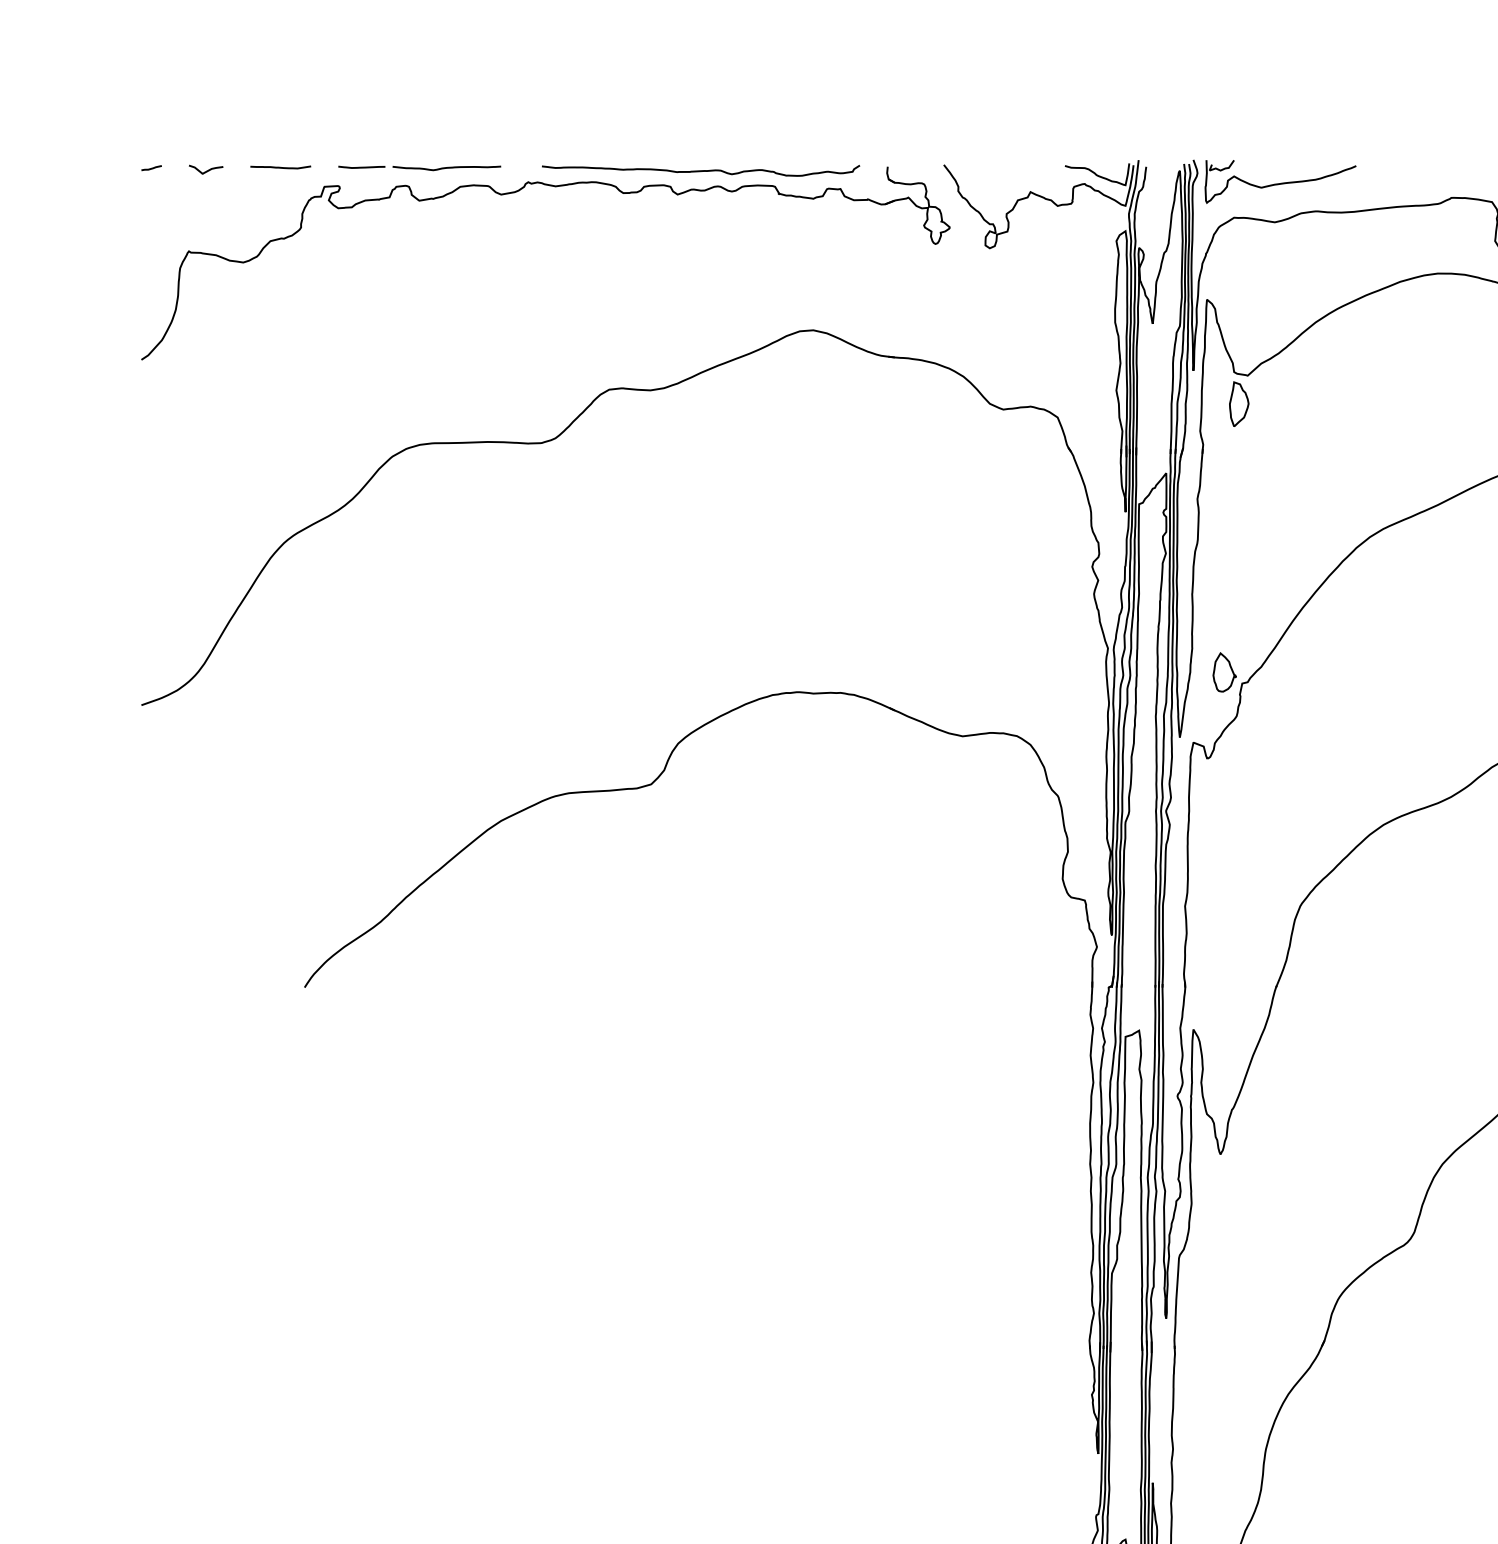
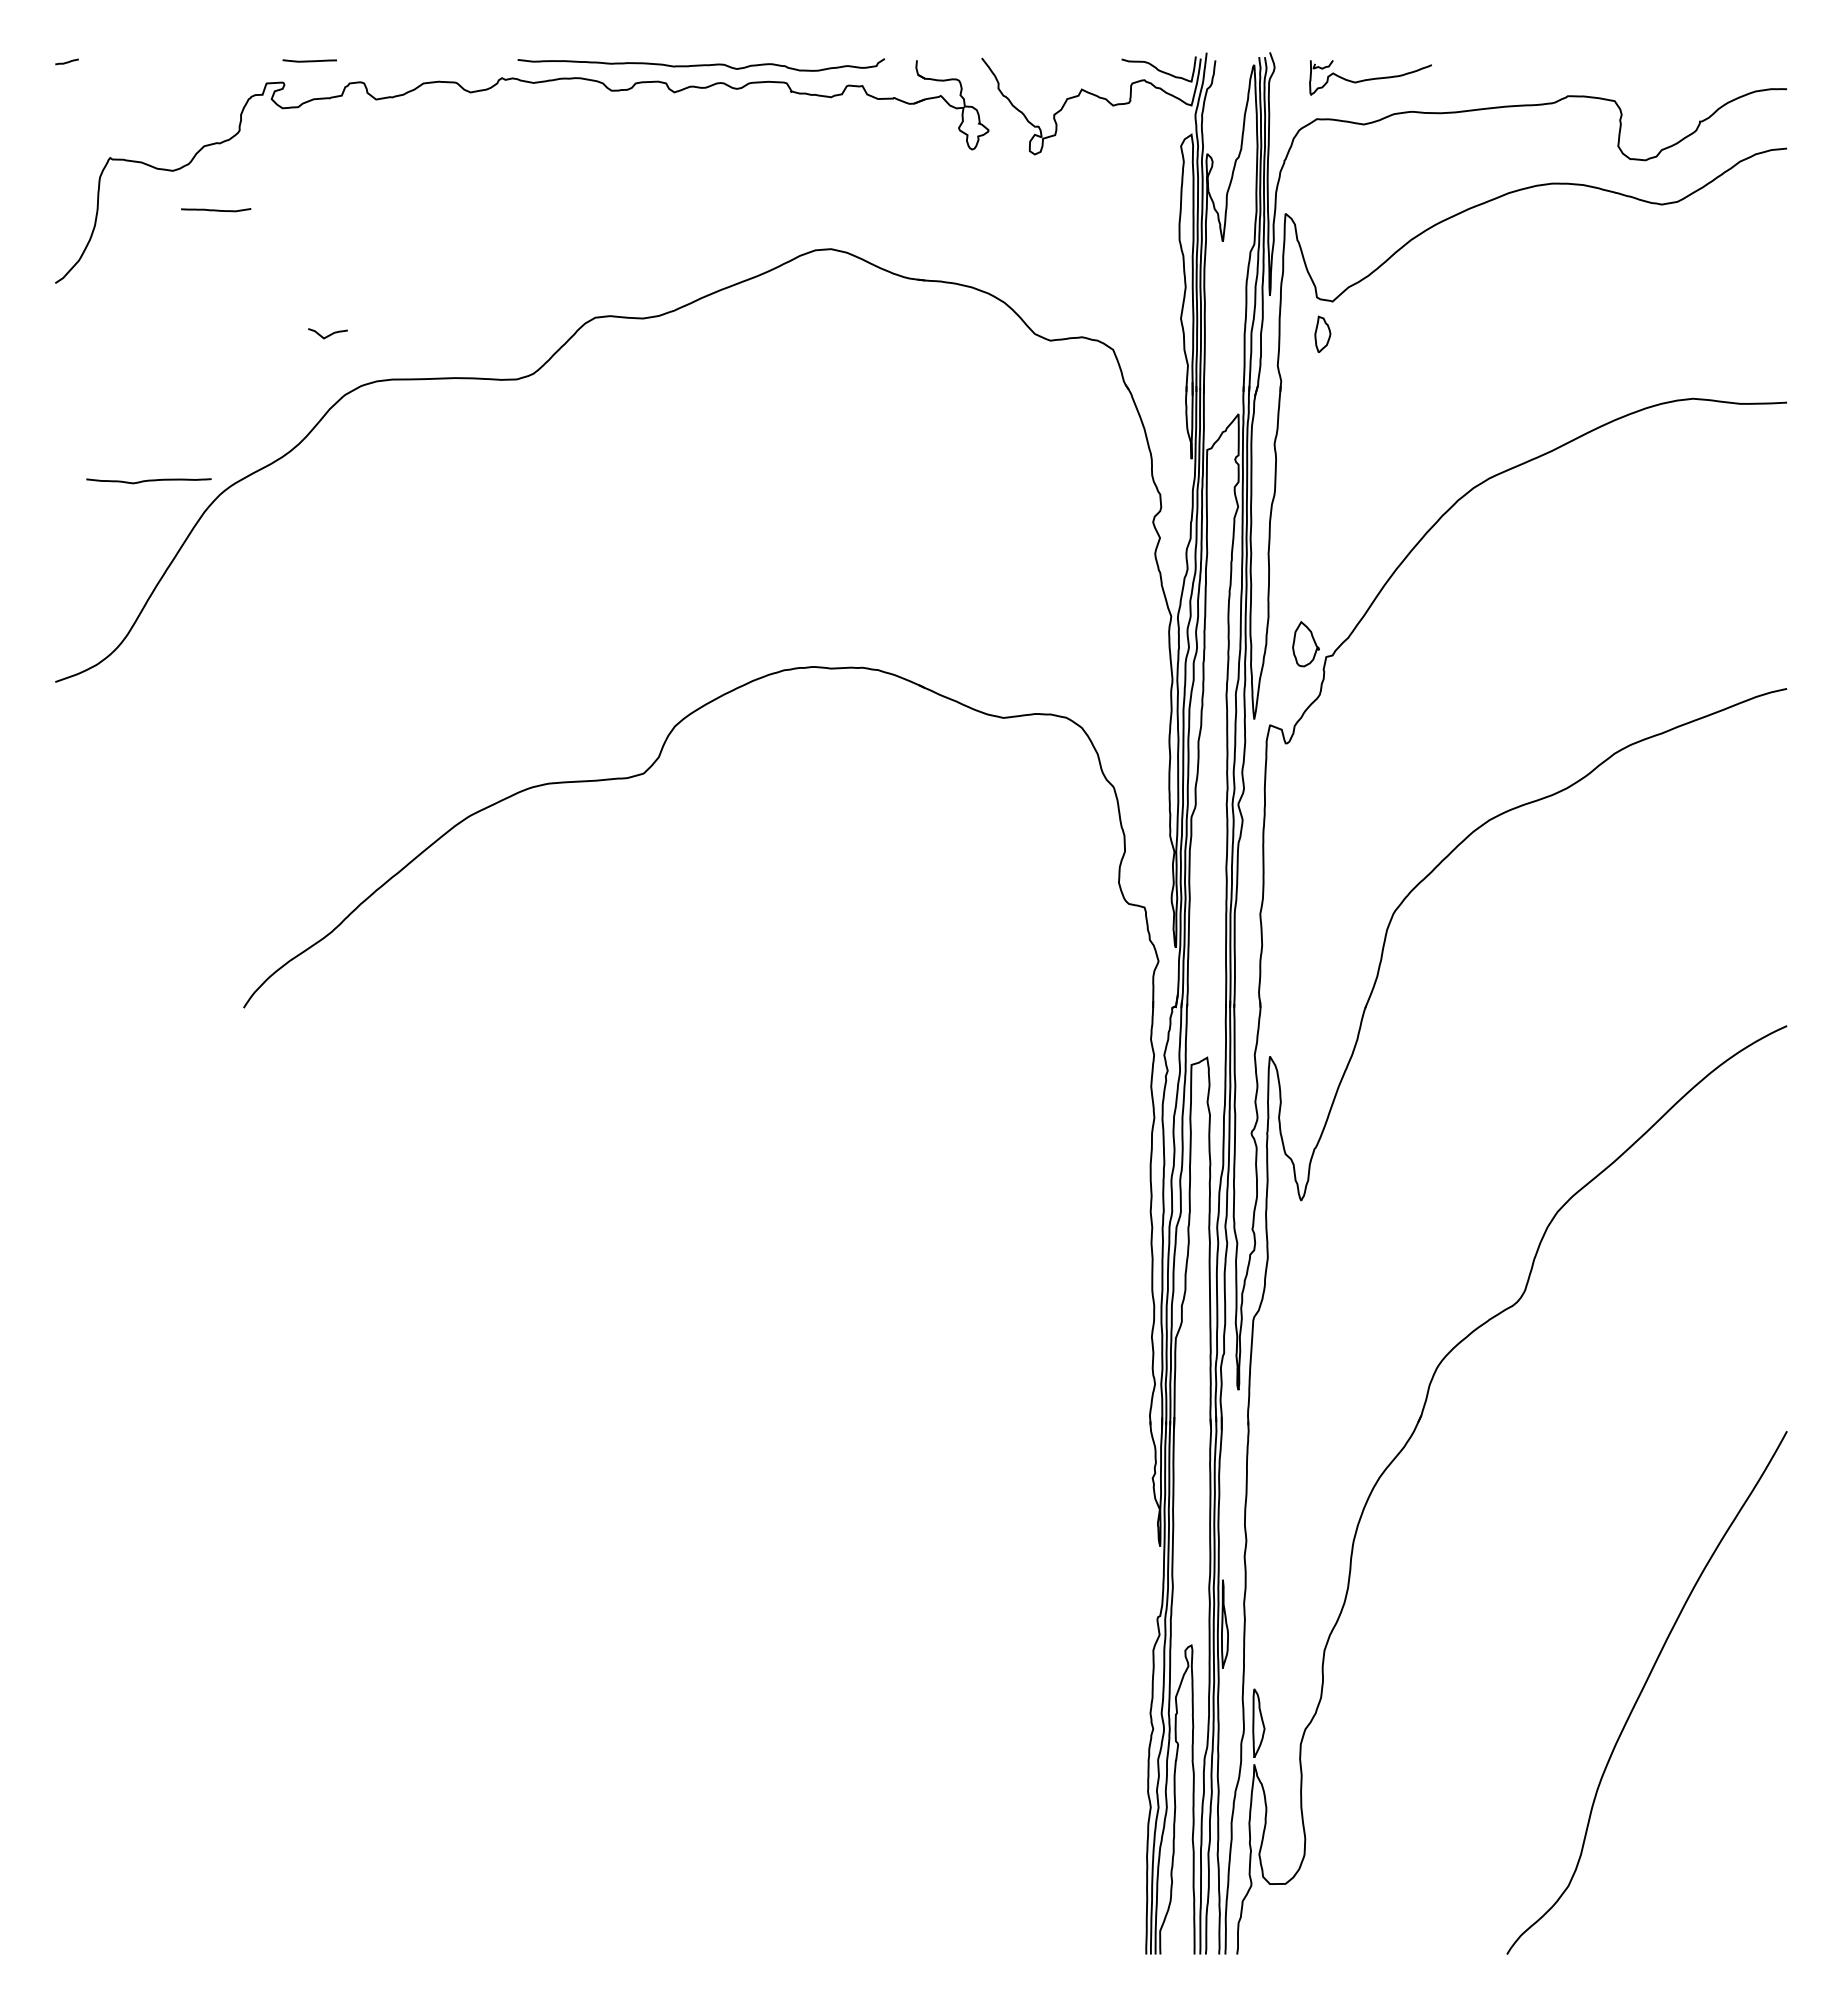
curve: (281, 167) -> (216, 210), moved
curve: (446, 168) -> (148, 481), moved
curve: (205, 171) -> (327, 335), moved
part: (1280, 181) -> (1370, 77), size x0.7
part: (1238, 404) -> (1322, 334), size x0.7

